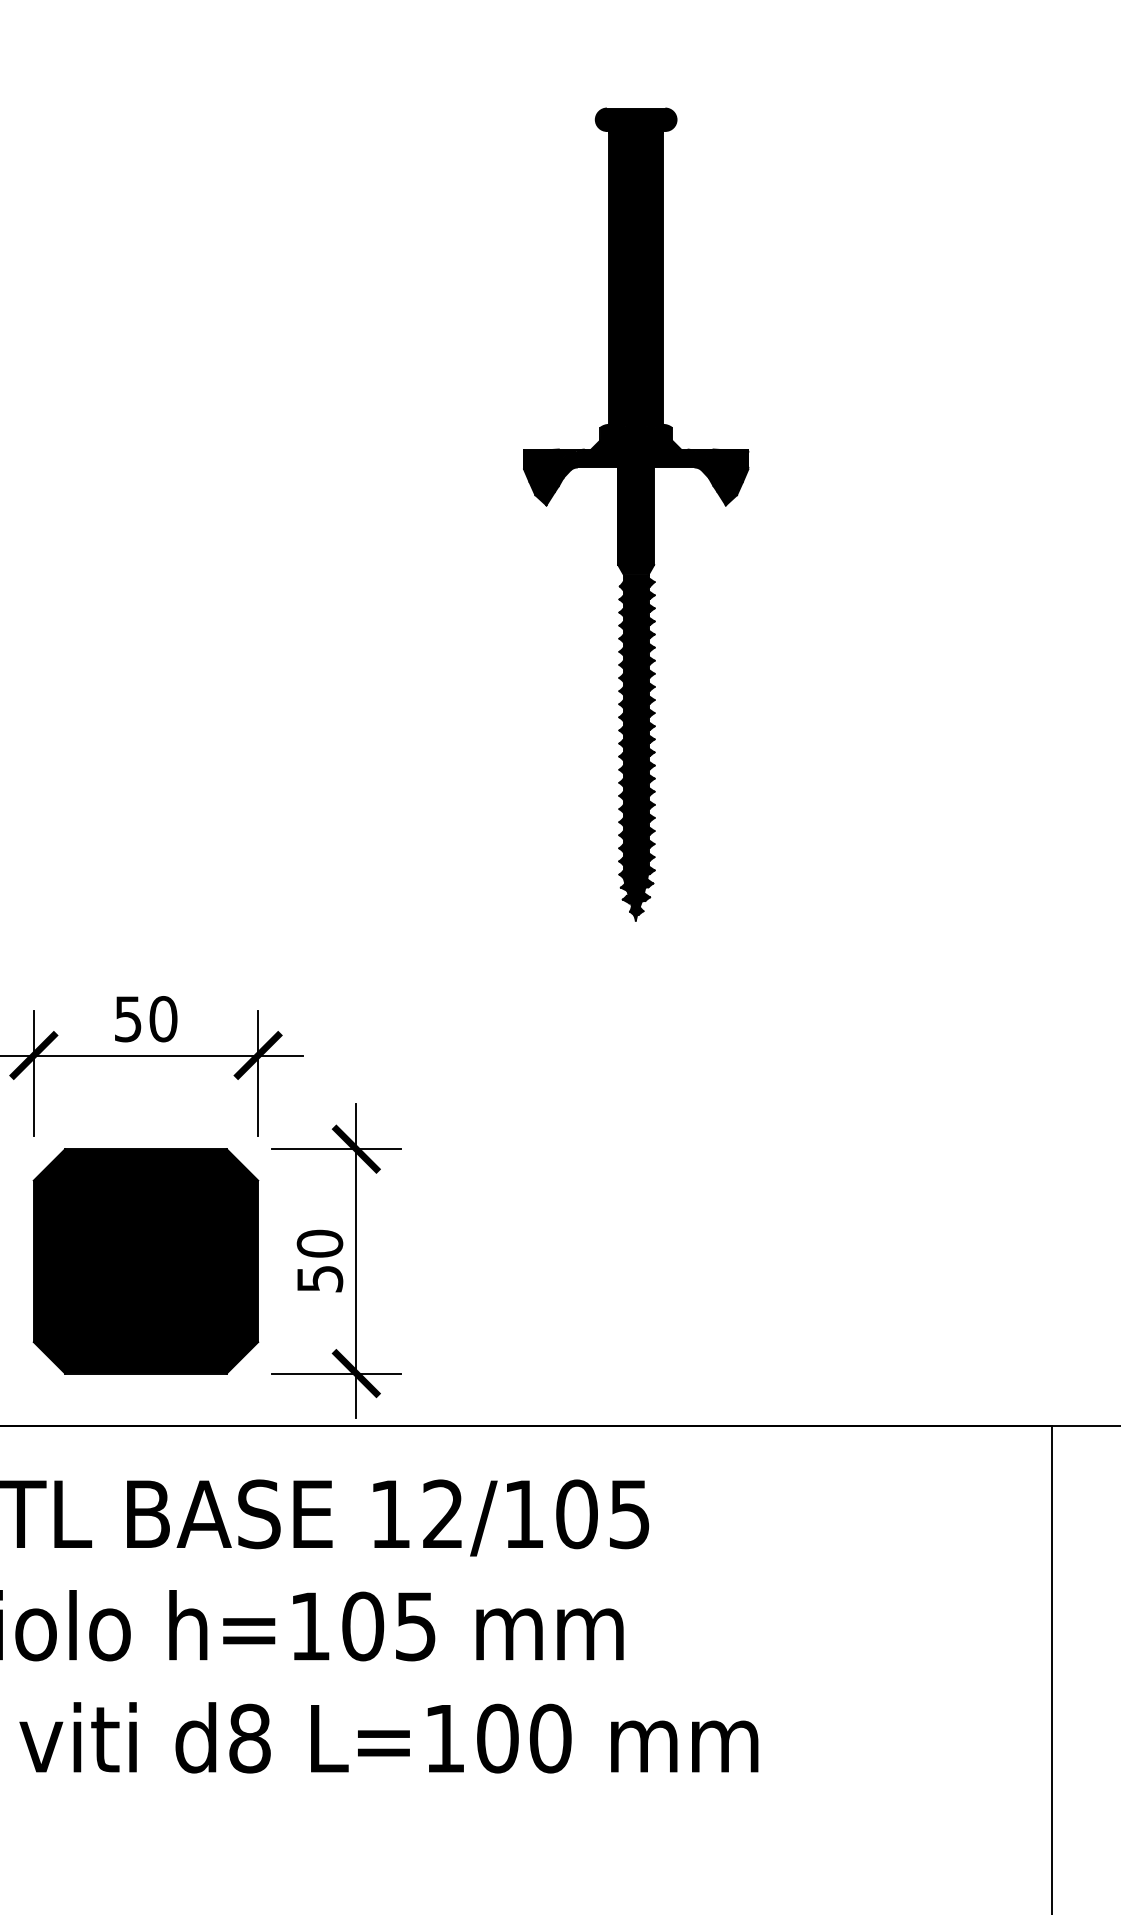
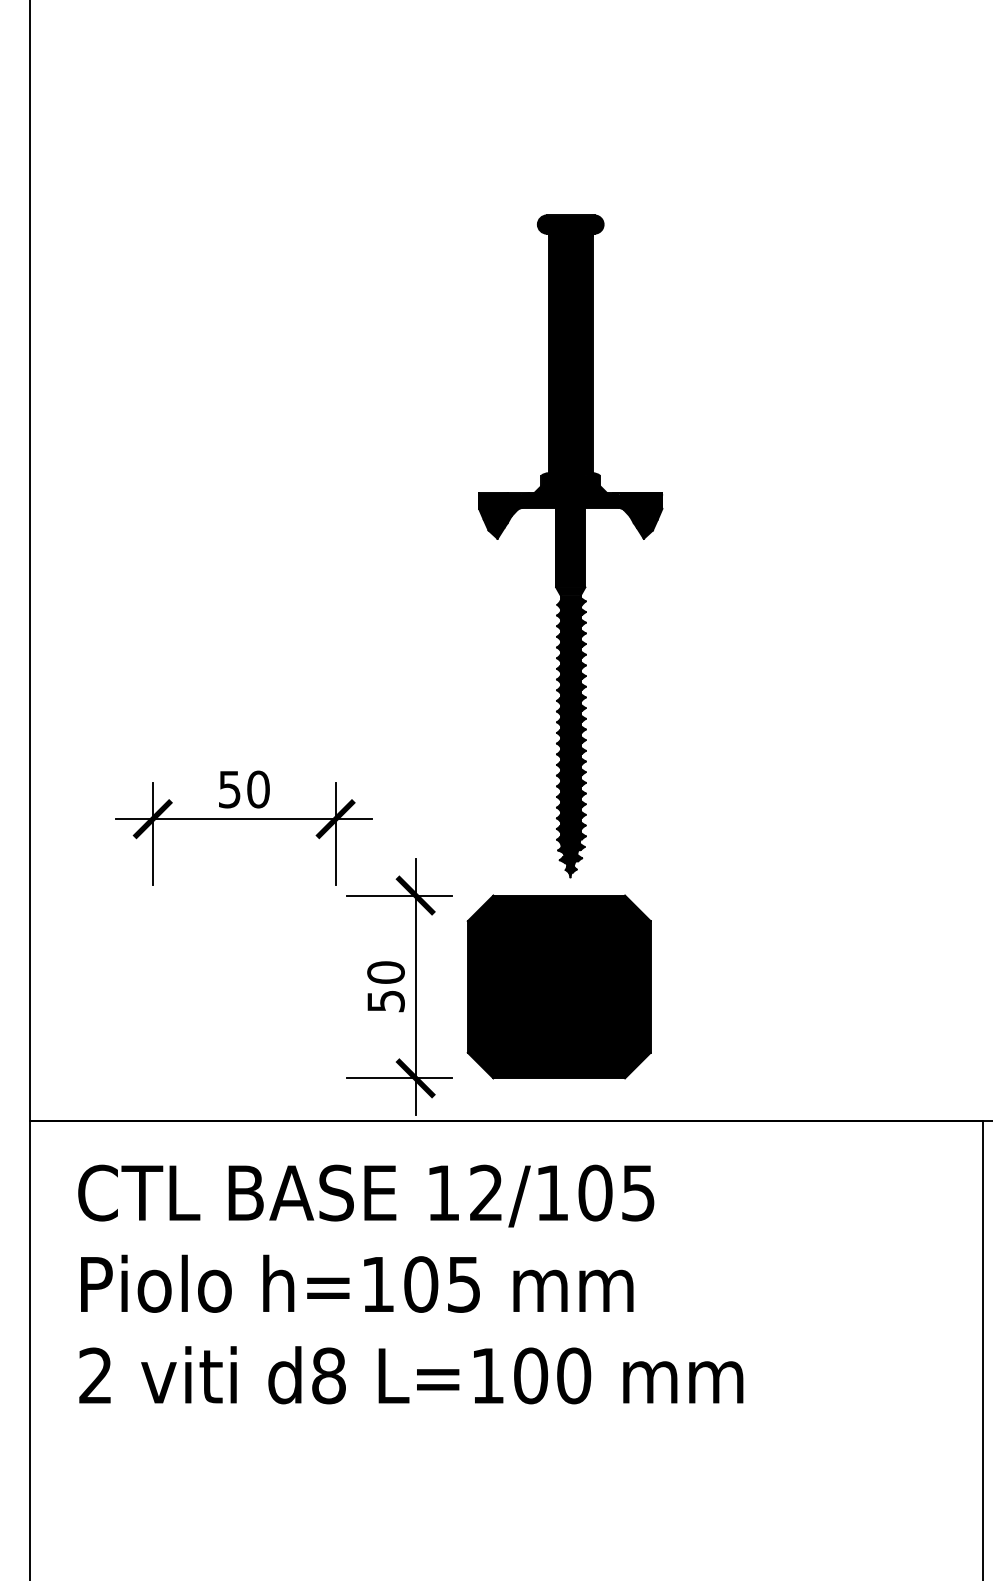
part: (635, 514) -> (570, 546), moved
part: (145, 1260) -> (558, 986), moved

